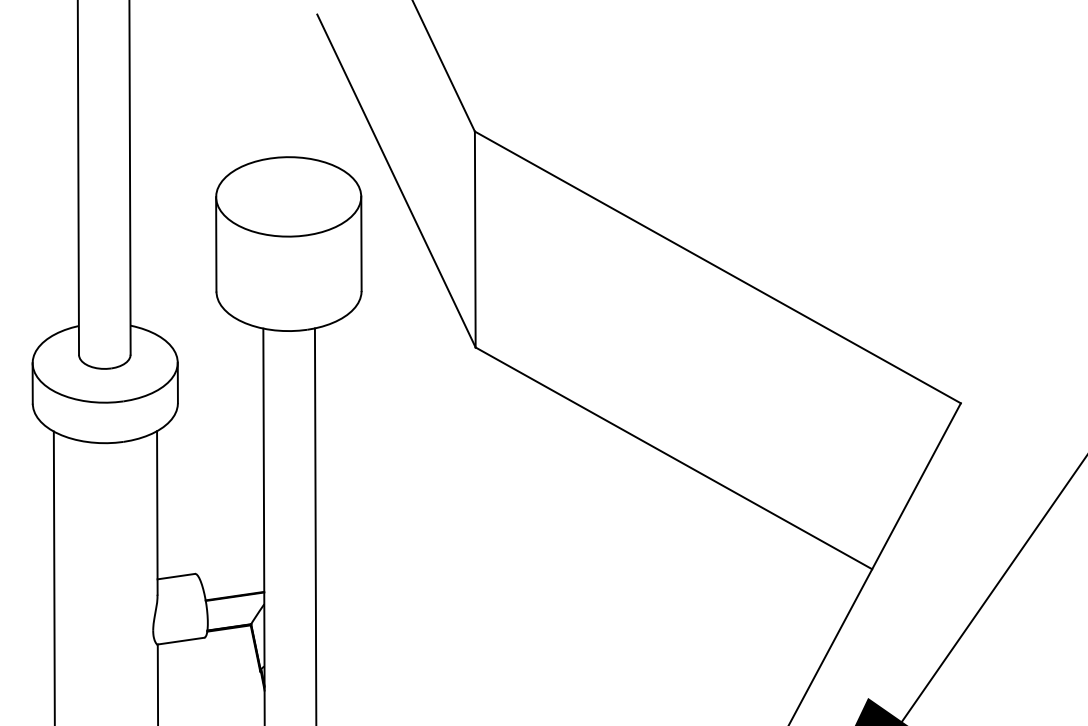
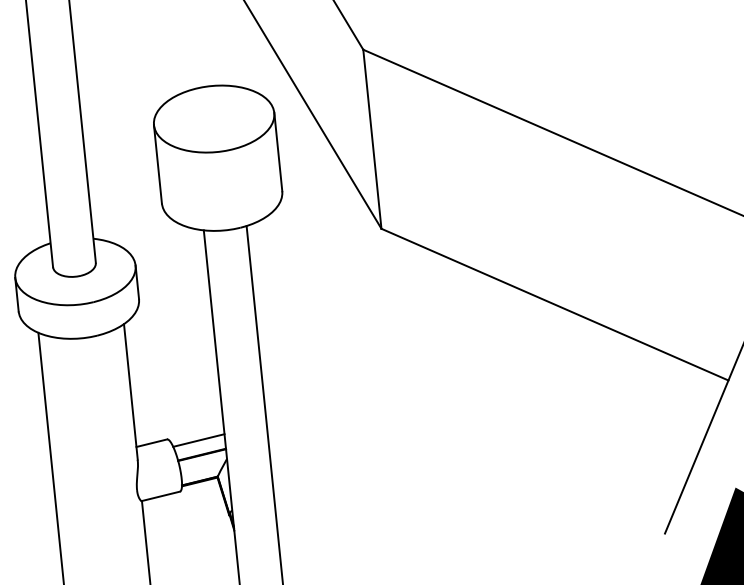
line: (232, 578) -> (198, 440), added

